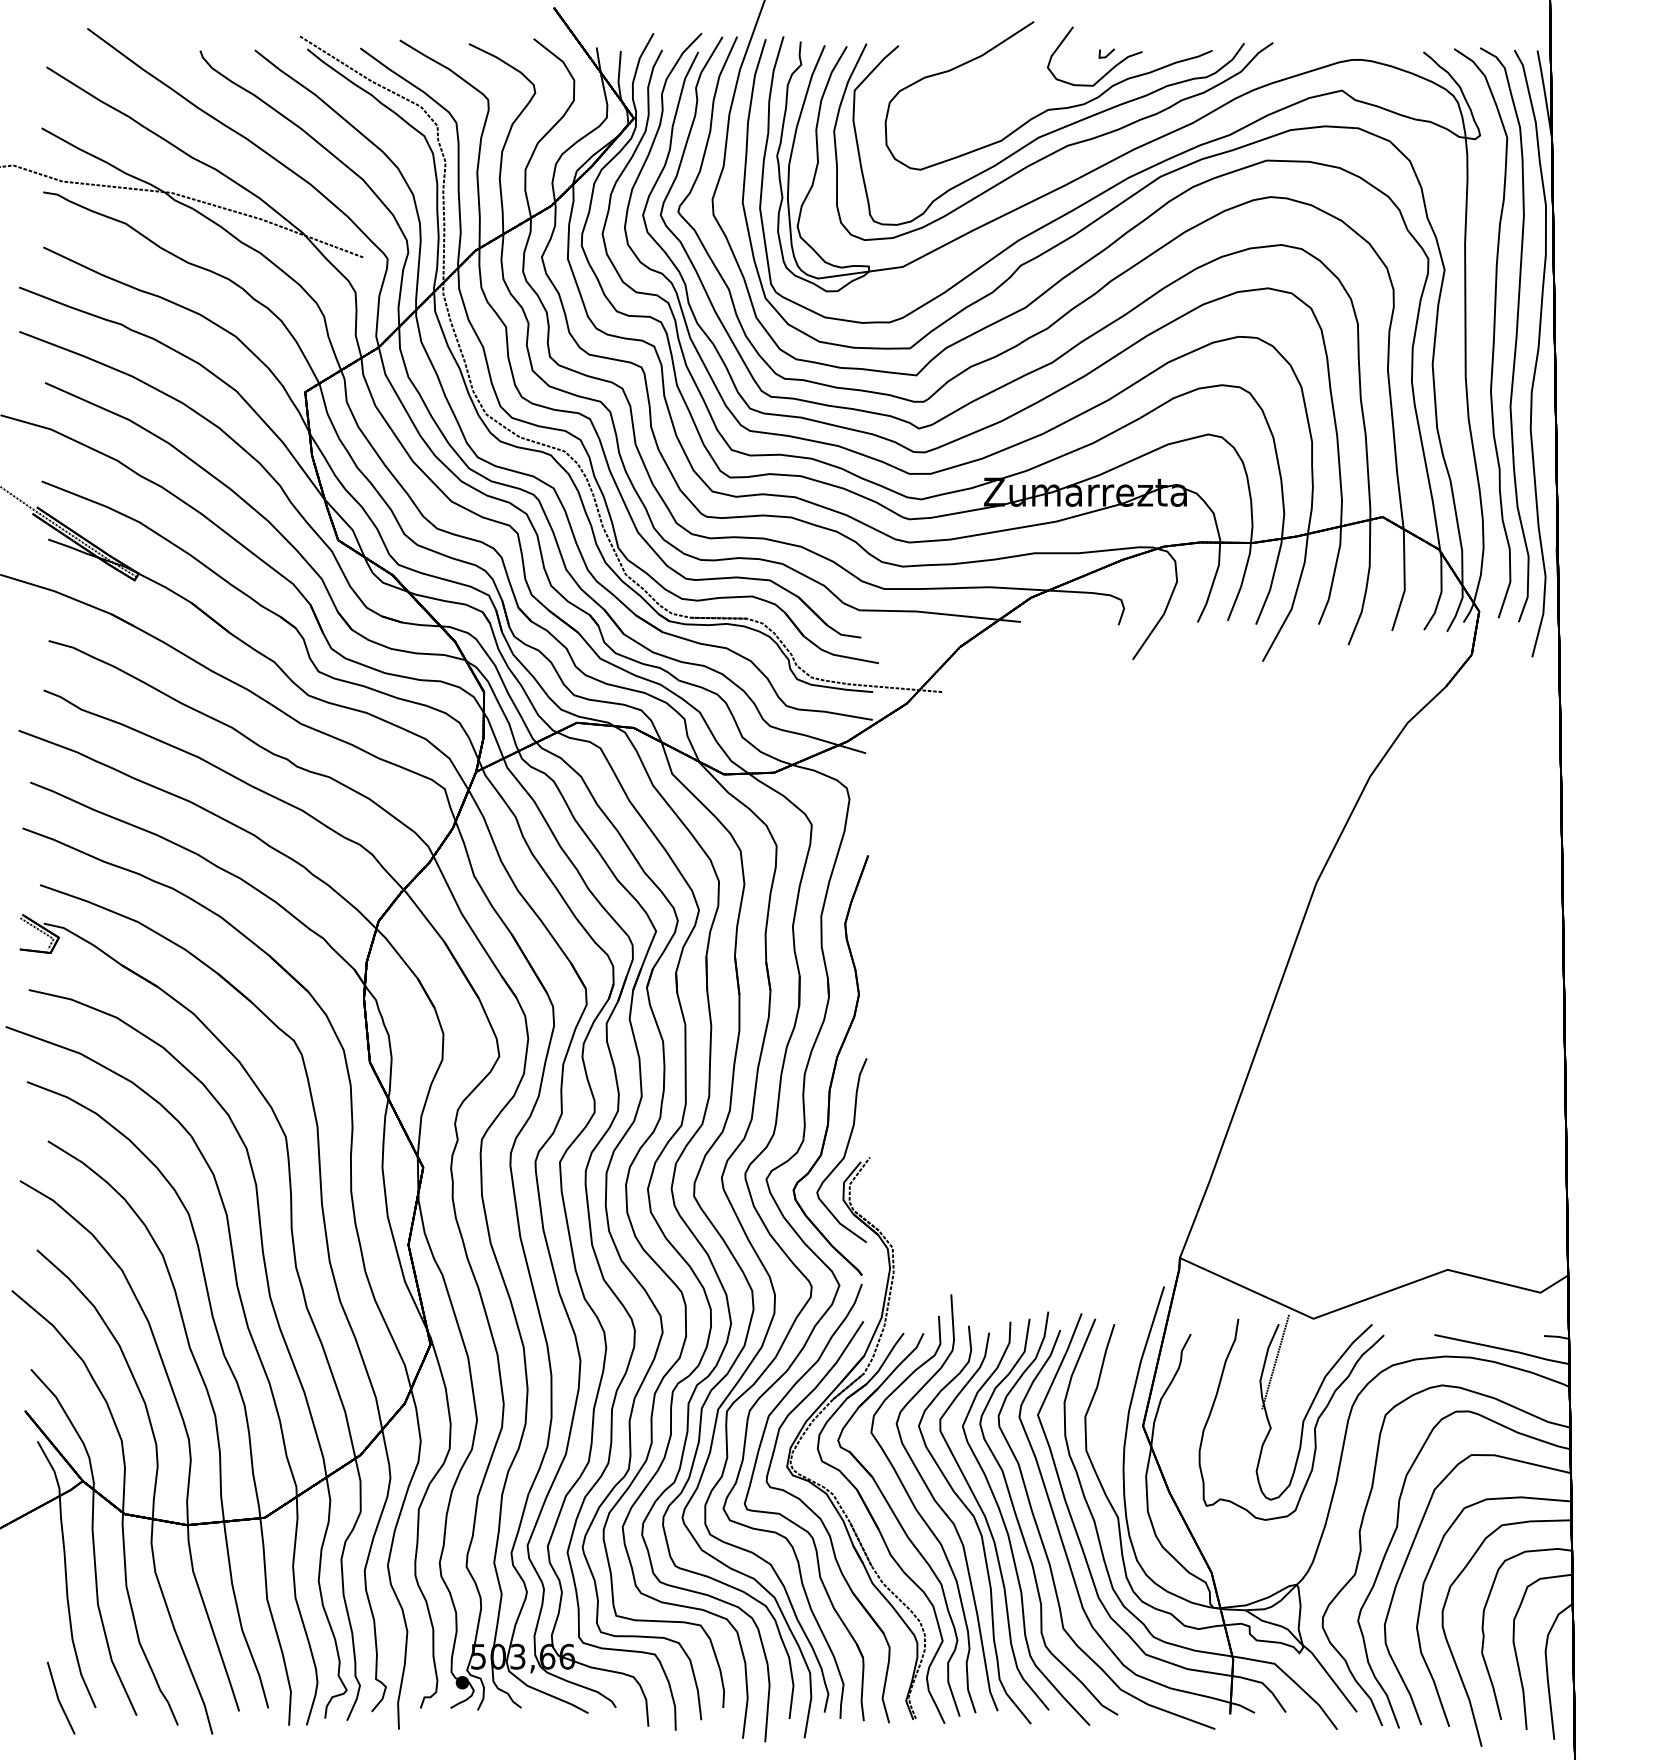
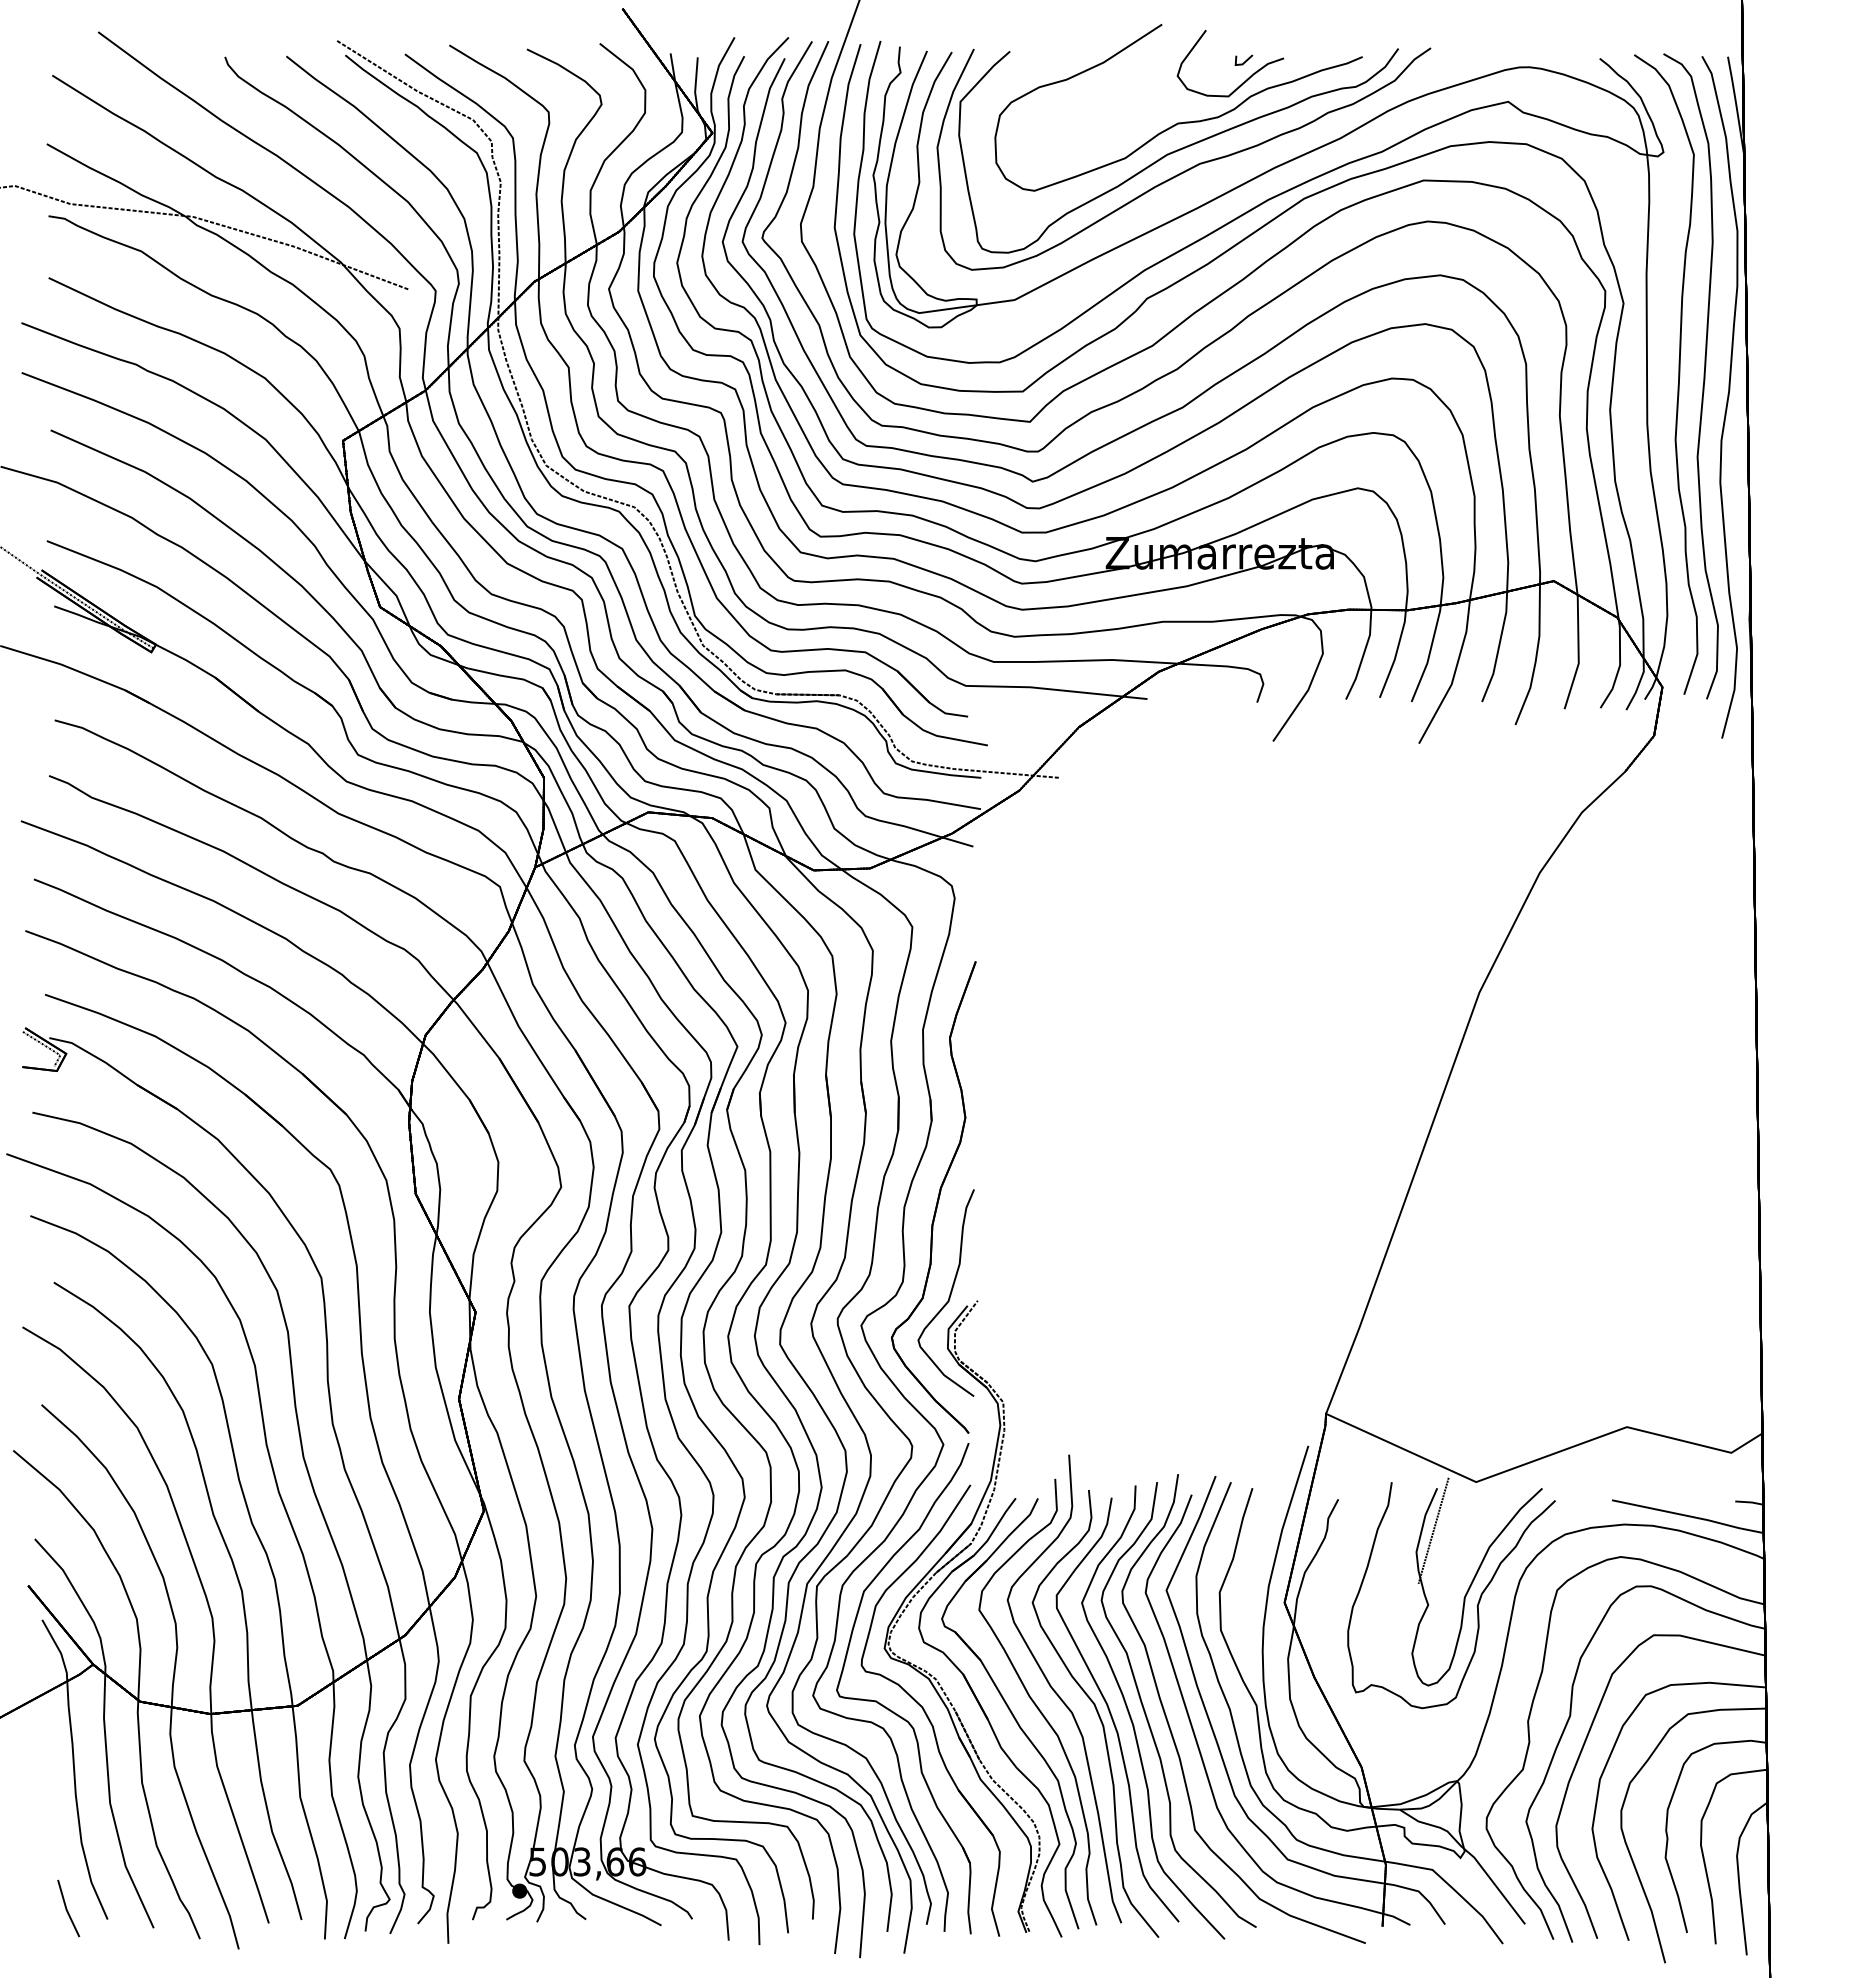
part: (60, 1698) -> (68, 1908), size x0.7

